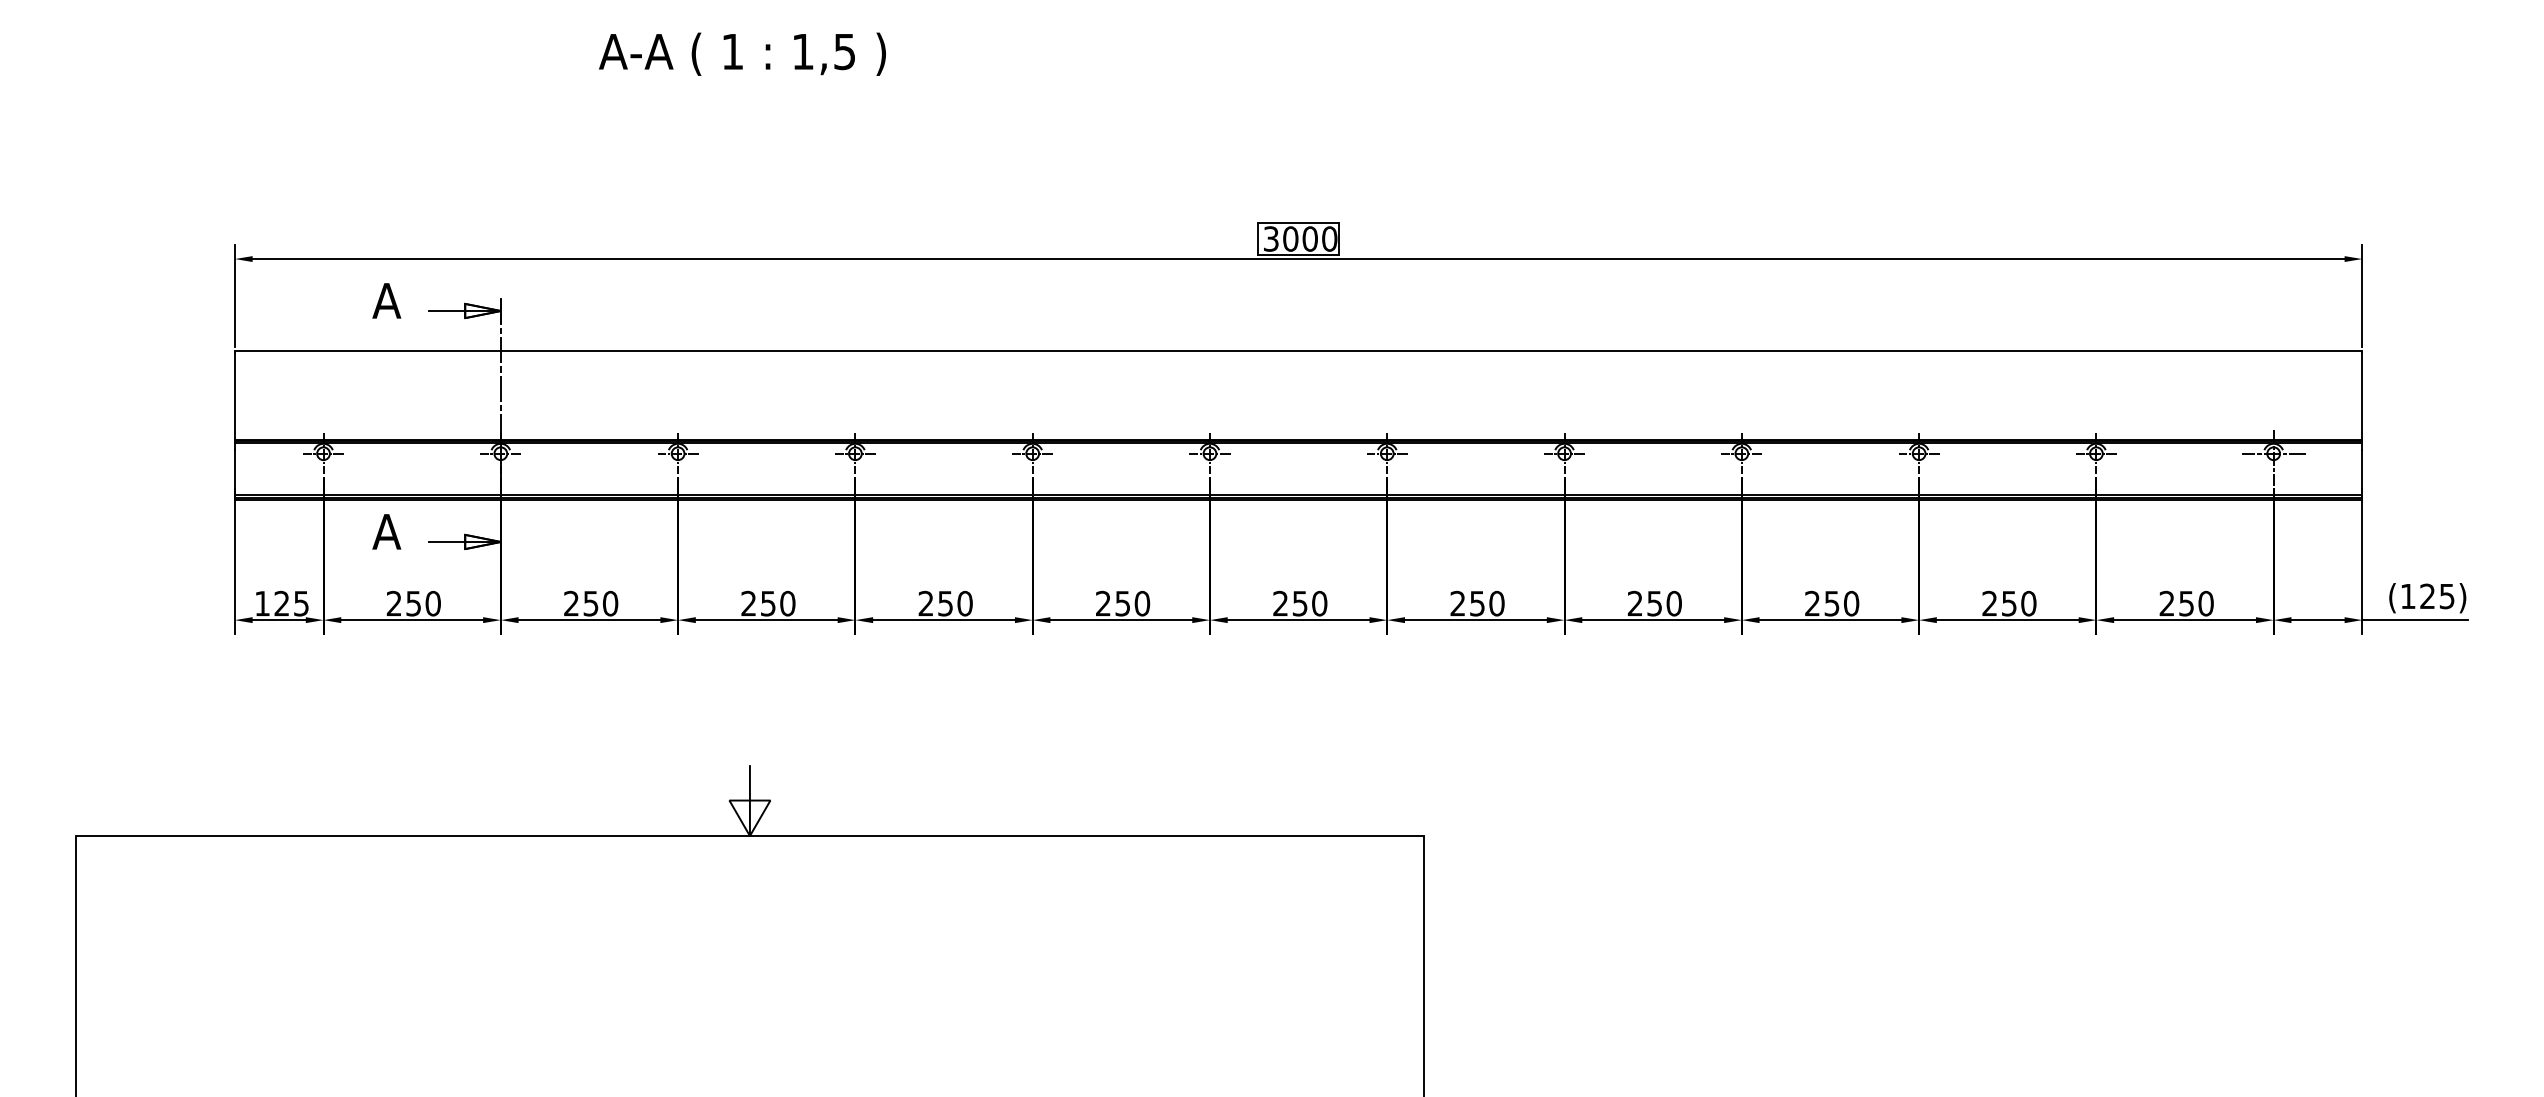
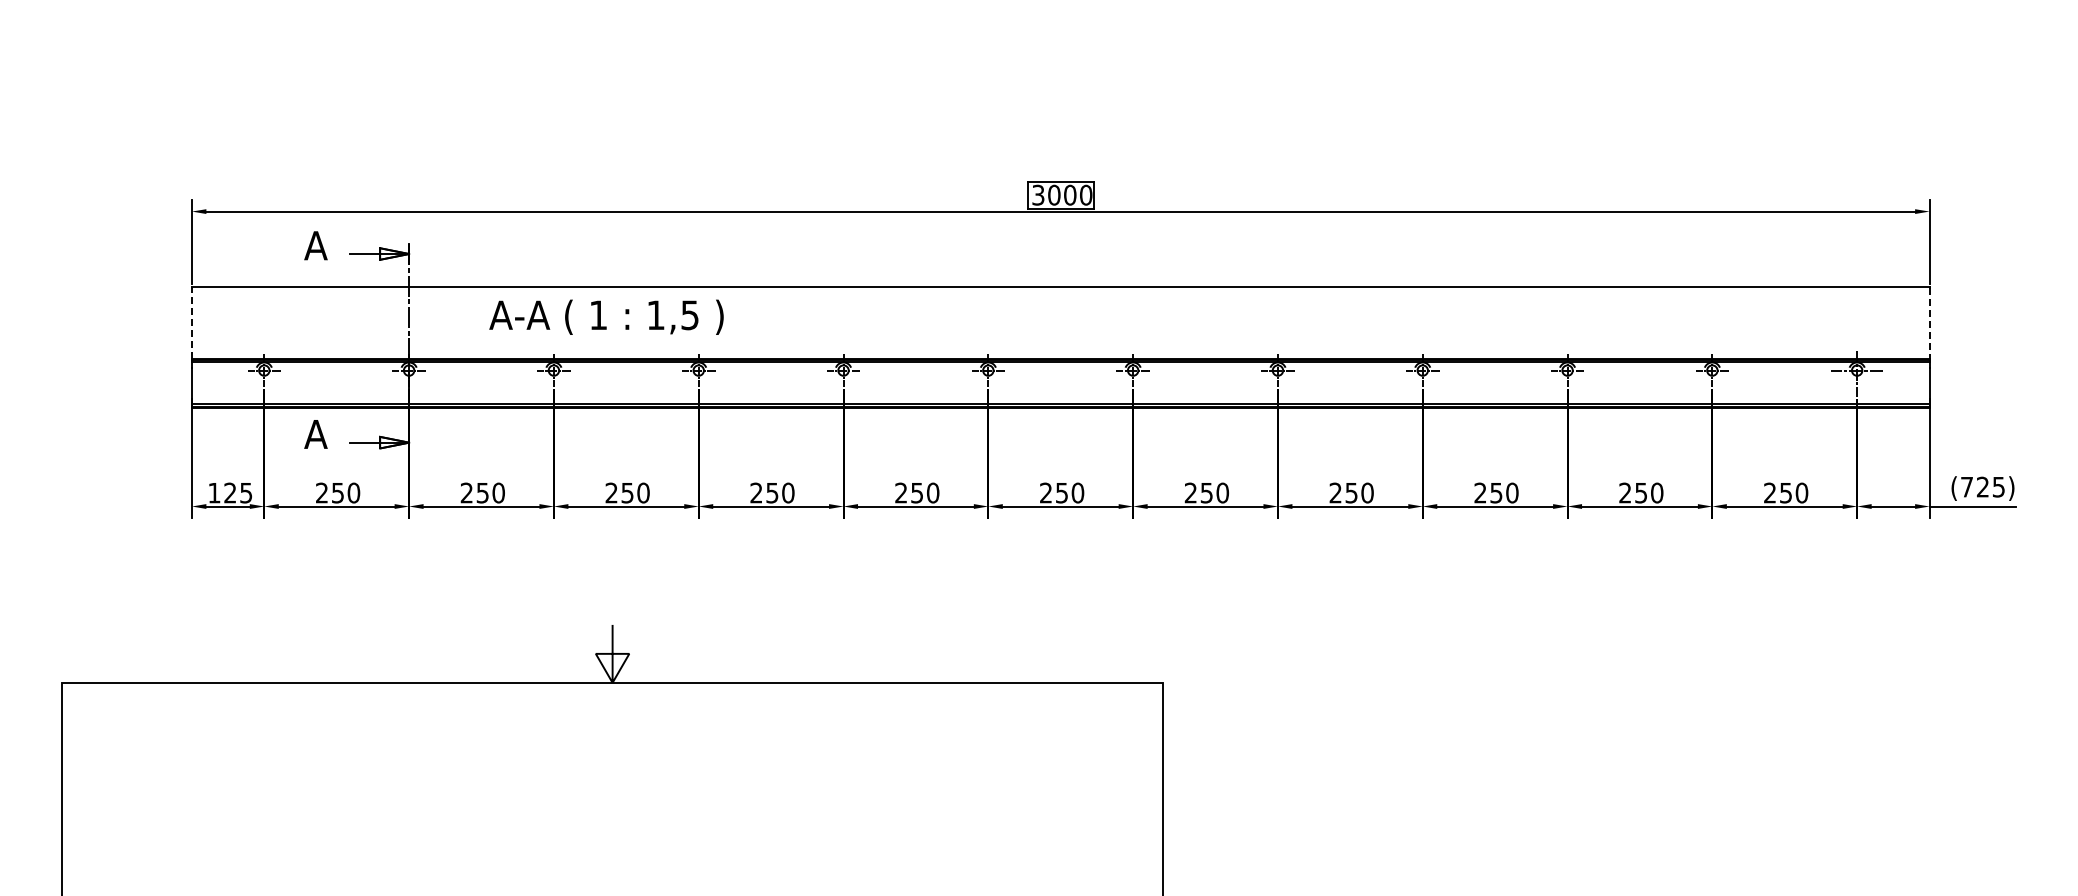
text: (742, 53) -> (606, 316), moved
line: (234, 396) -> (191, 323), solid -> dashed
line: (2362, 396) -> (1929, 323), solid -> dashed
text: (2407, 596) -> (1966, 487), (125) -> (725)

